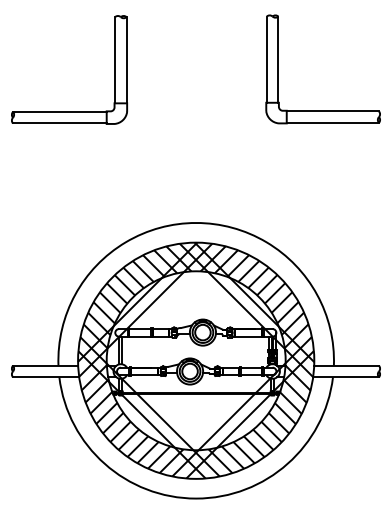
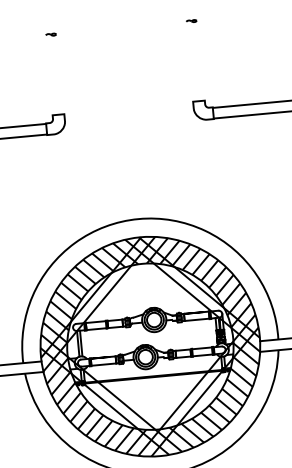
line: (266, 59) -> (189, 61), removed
line: (278, 59) -> (200, 60), removed
line: (115, 60) -> (49, 75), removed
line: (126, 60) -> (60, 74), removed

